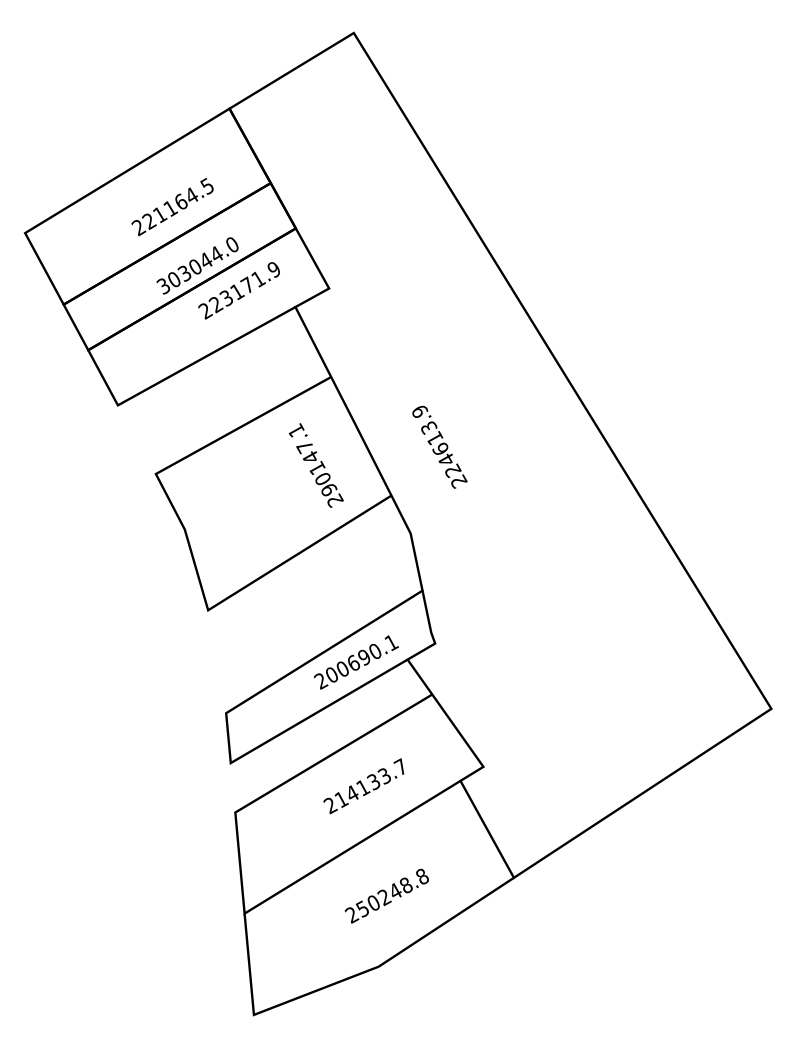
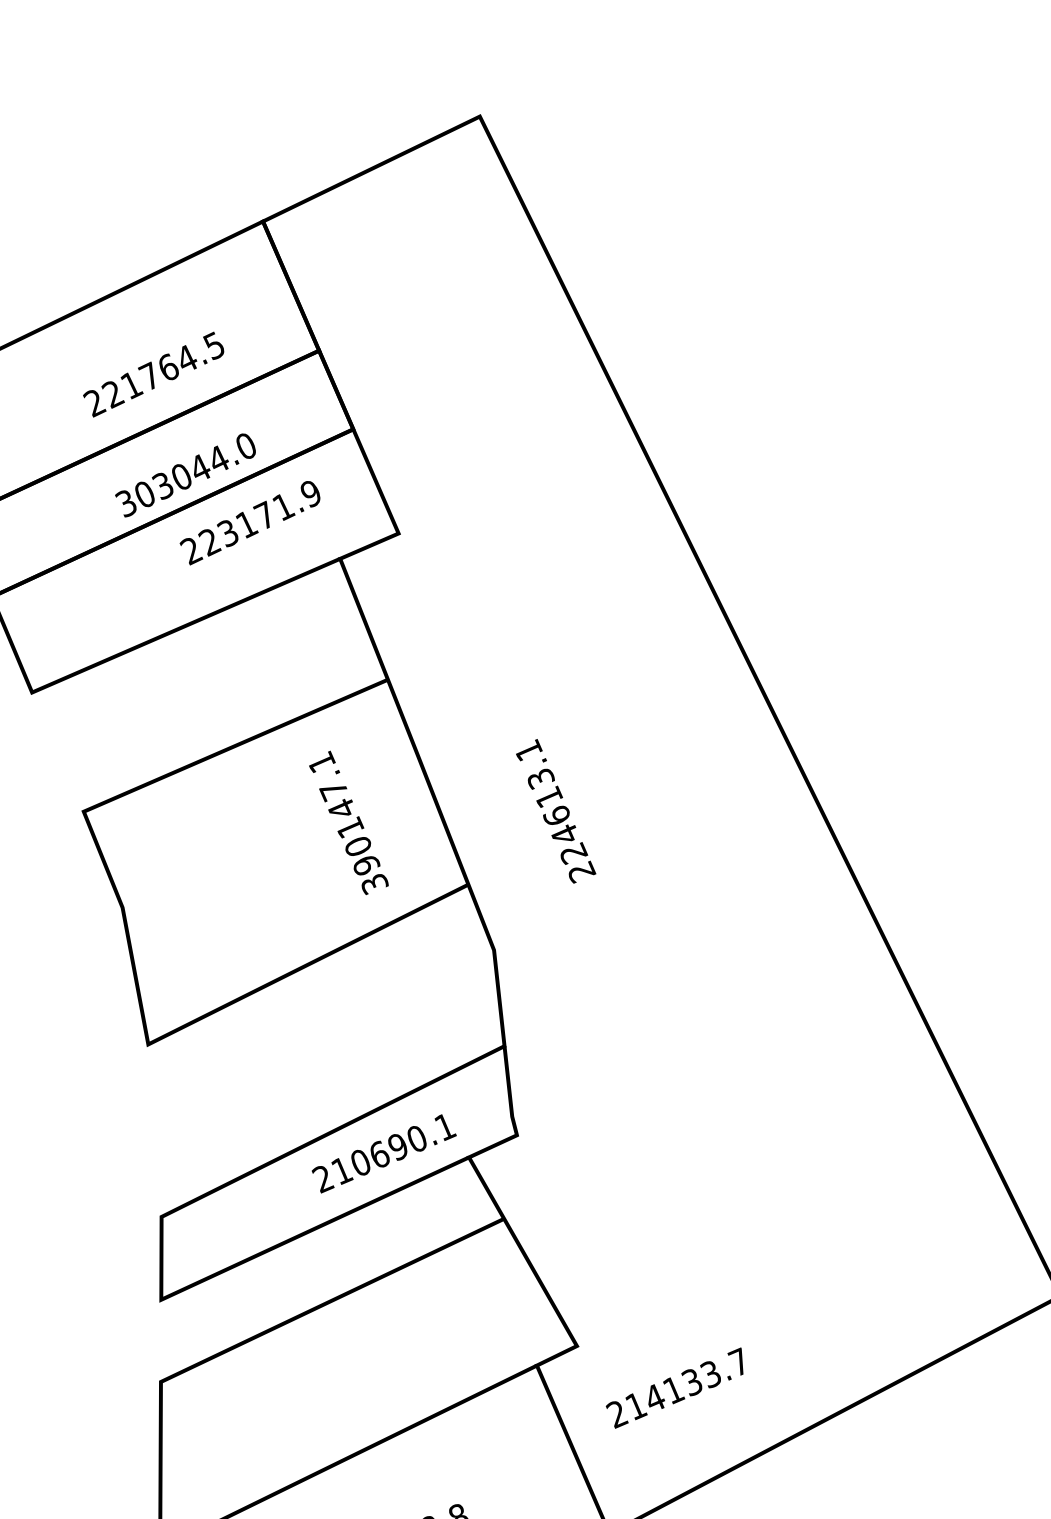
text: (170, 207) -> (150, 374), 221164.5 -> 221764.5
text: (420, 411) -> (529, 750), 224613.9 -> 224613.1
text: (335, 500) -> (375, 883), 290147.1 -> 390147.1
text: (332, 675) -> (342, 1171), 200690.1 -> 210690.1
text: (363, 786) -> (674, 1388), moved

